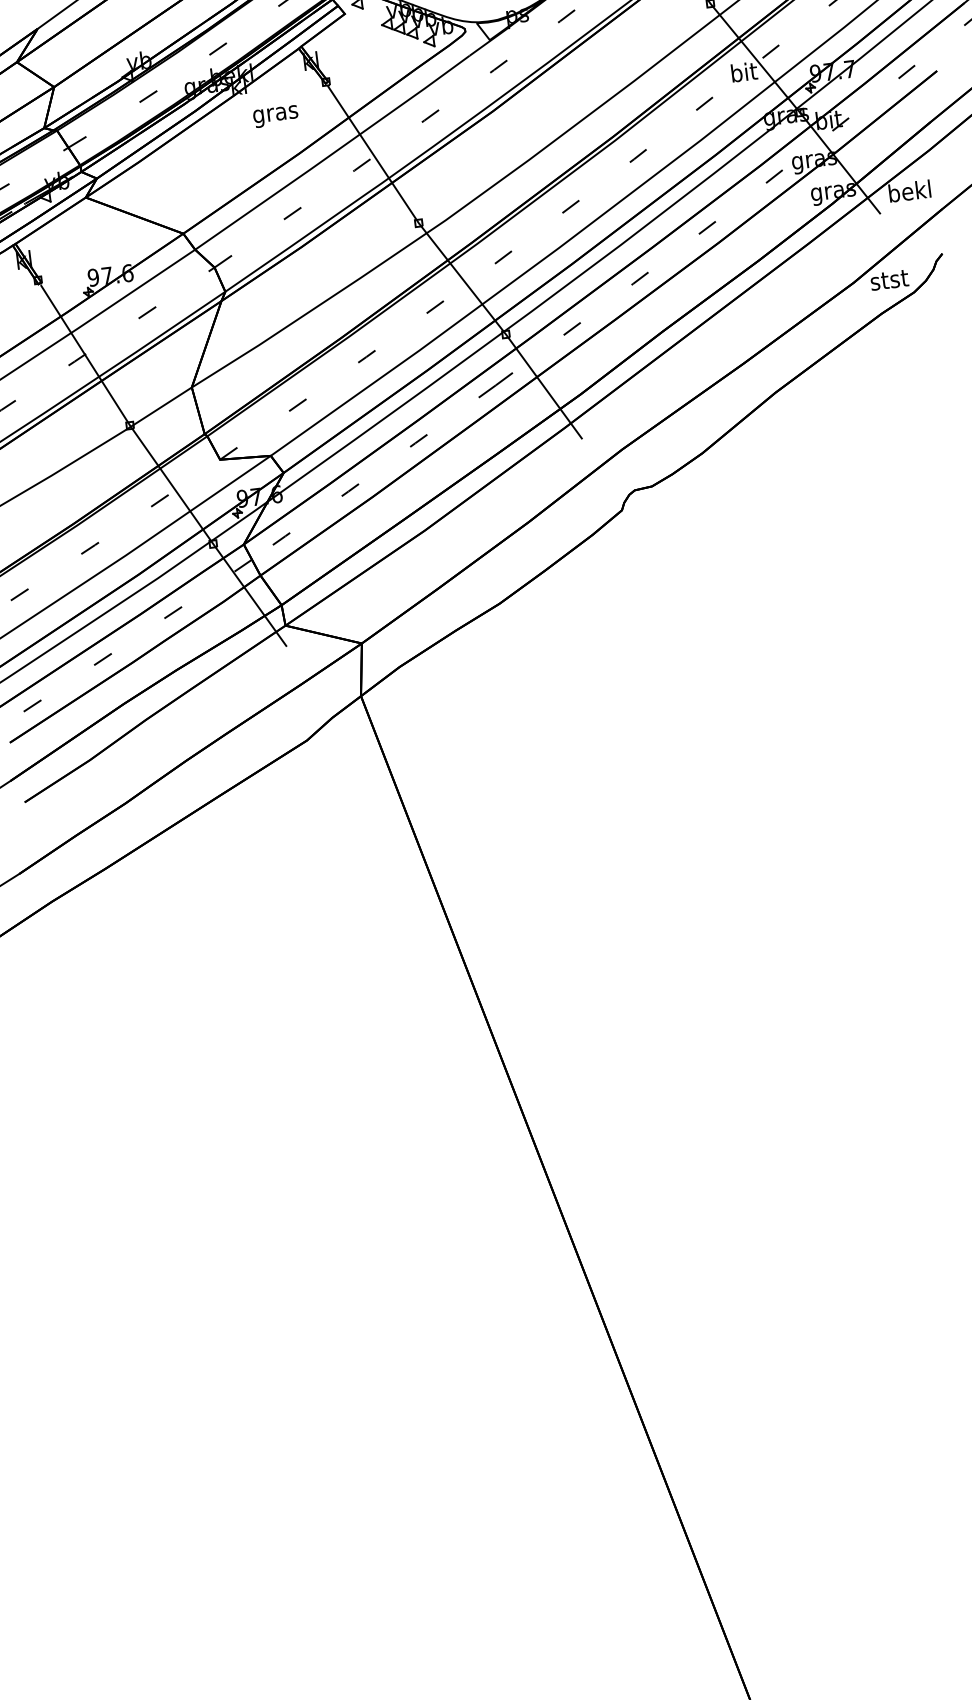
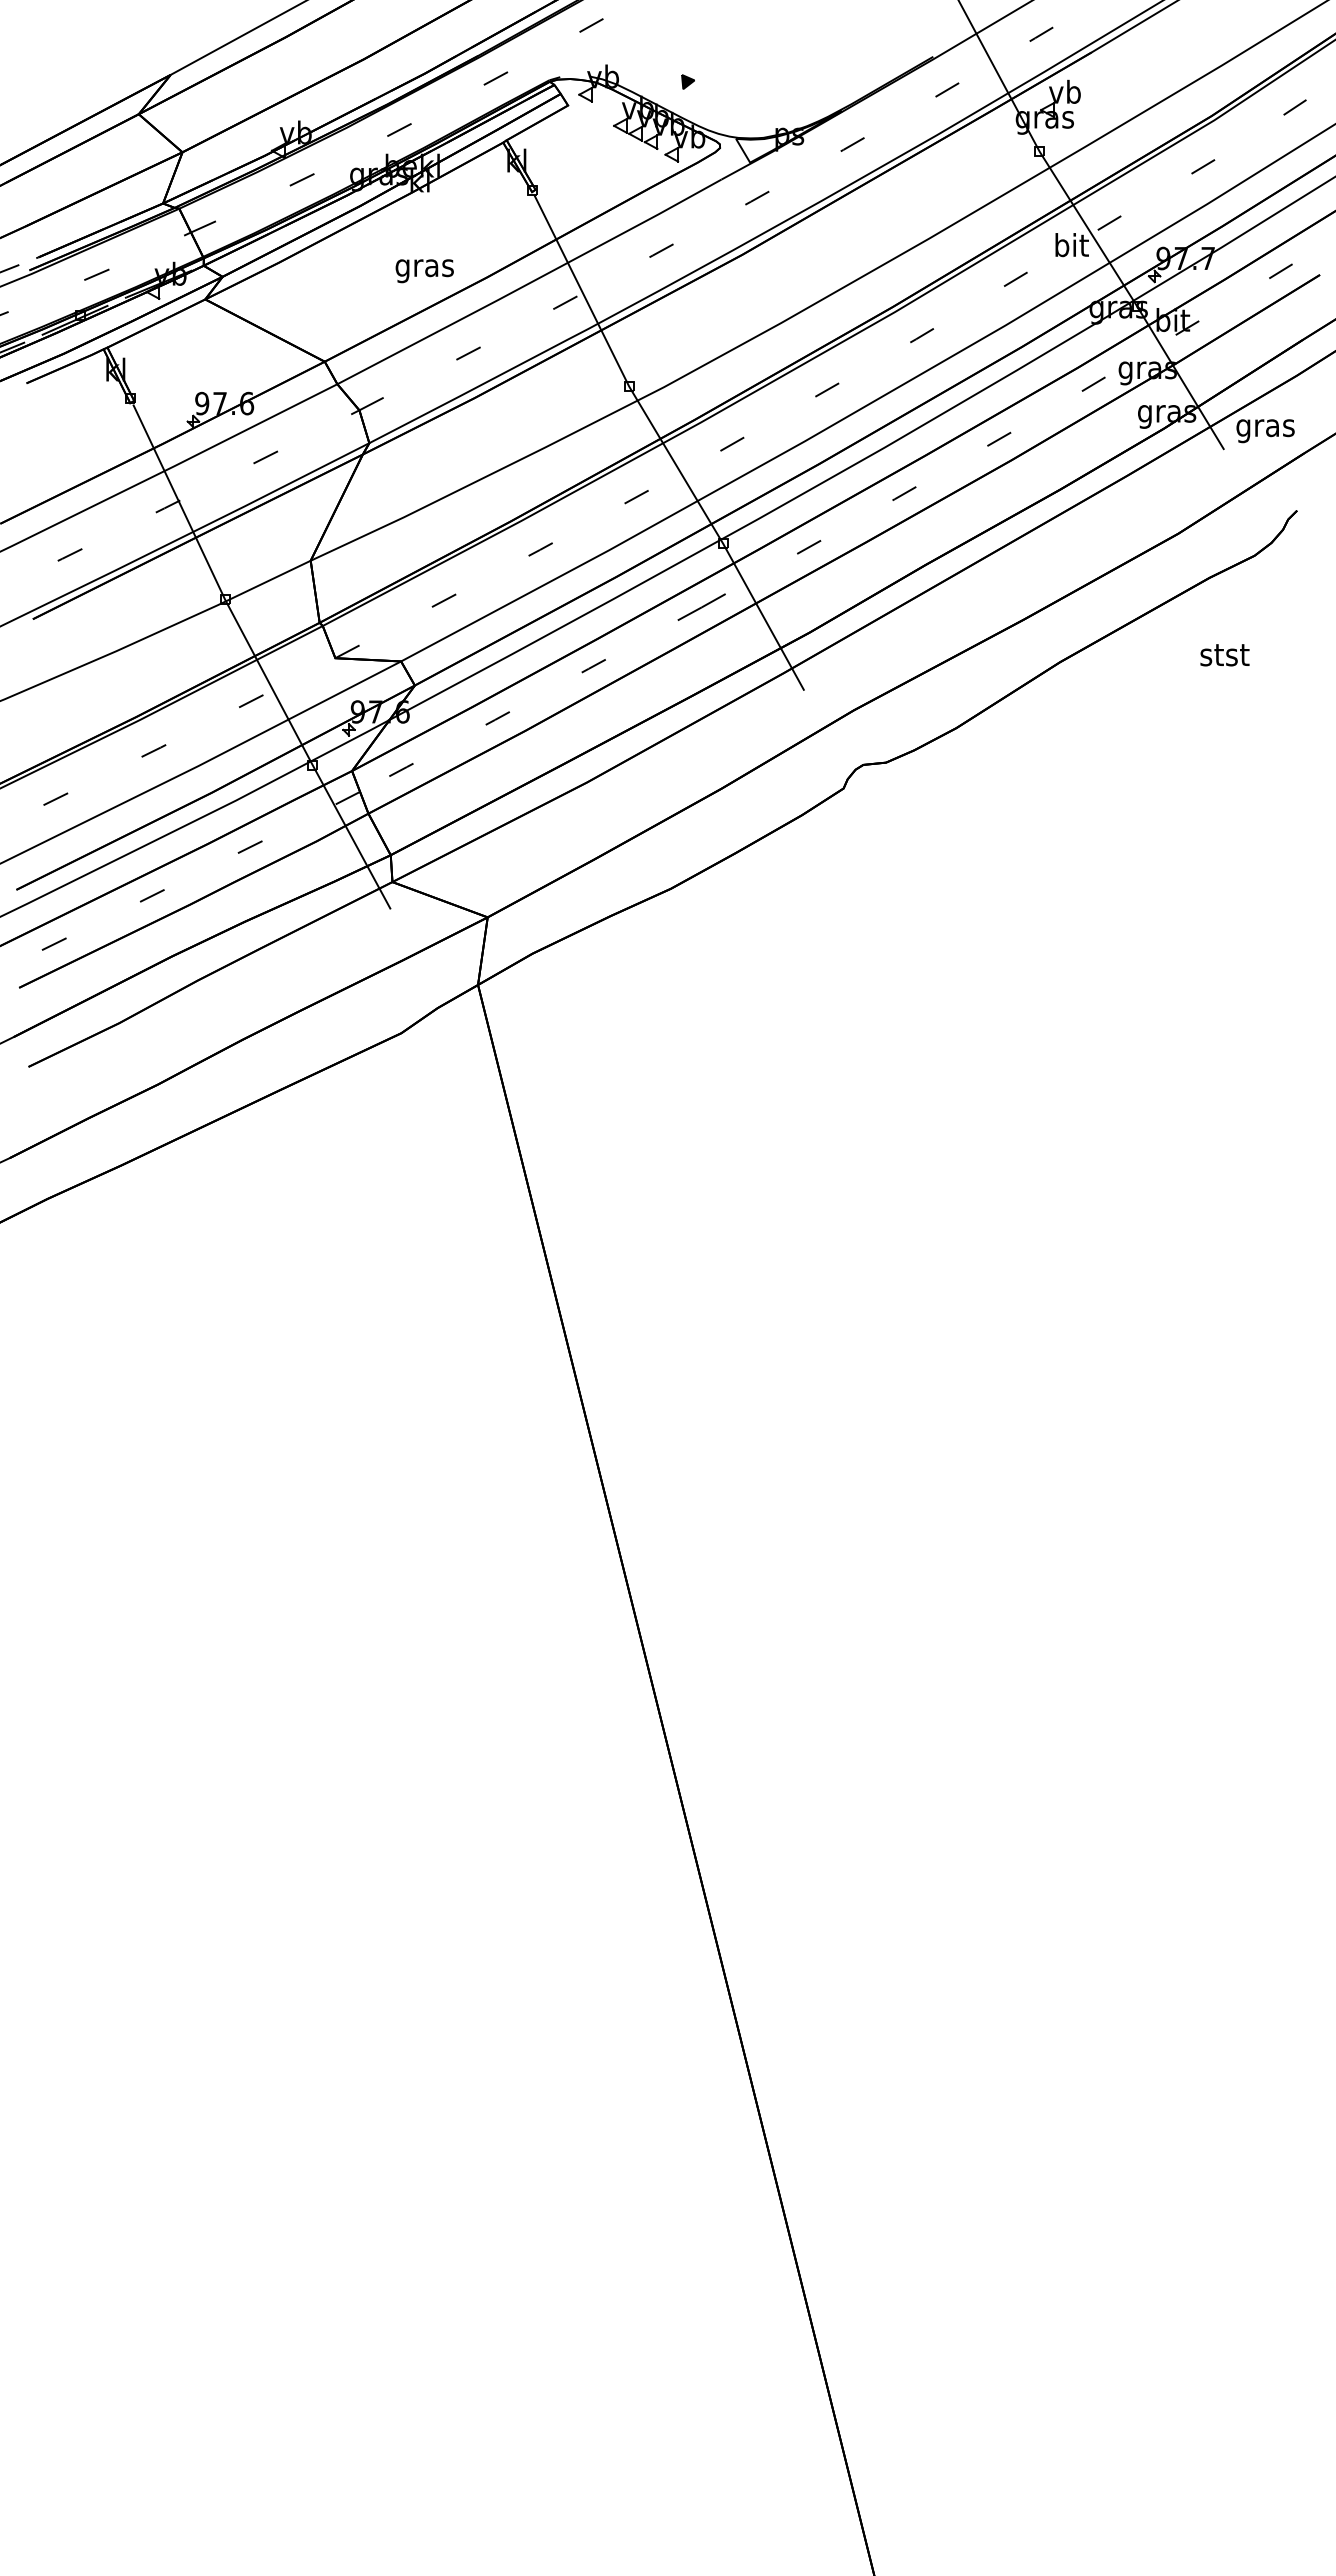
text: (275, 116) -> (424, 271), moved
text: (910, 193) -> (1265, 428), bekl -> gras
text: (889, 280) -> (1224, 655), moved

